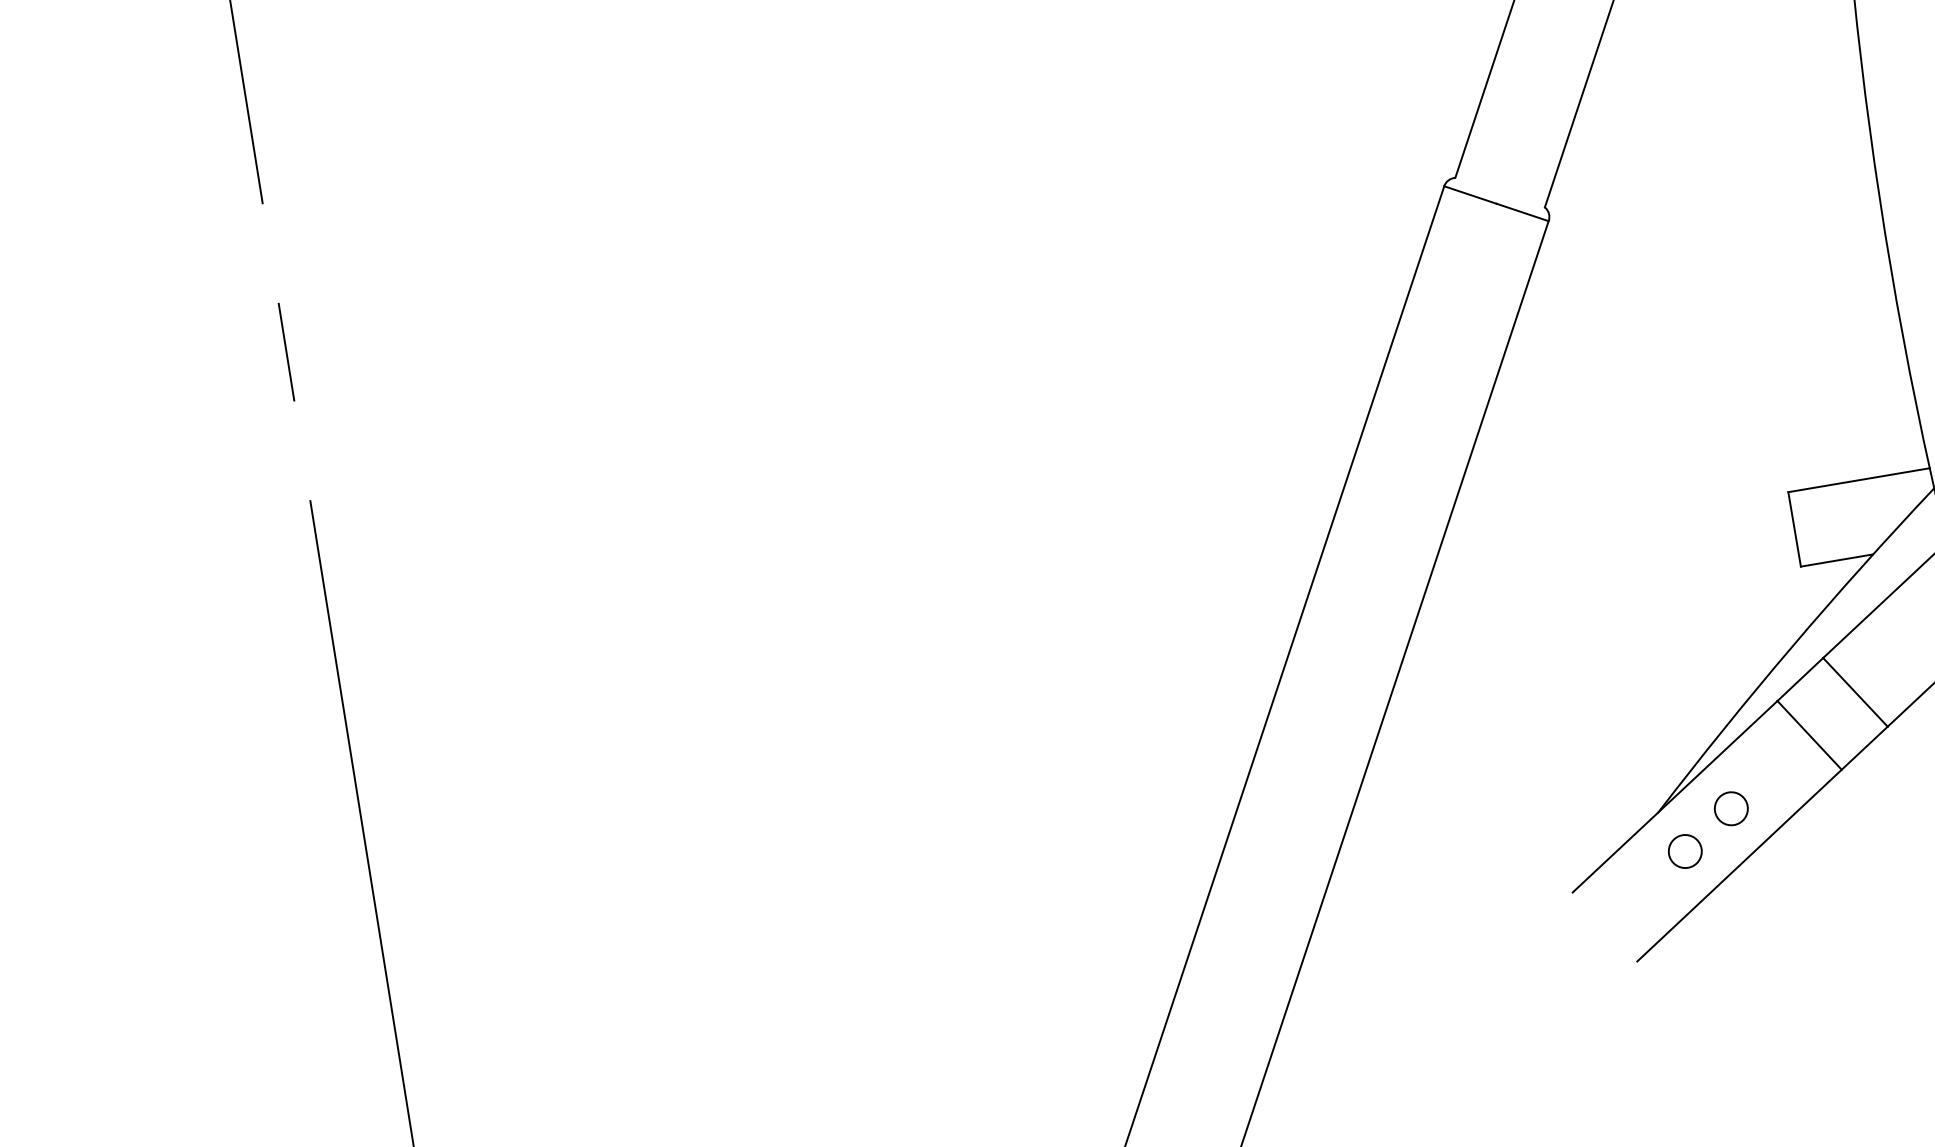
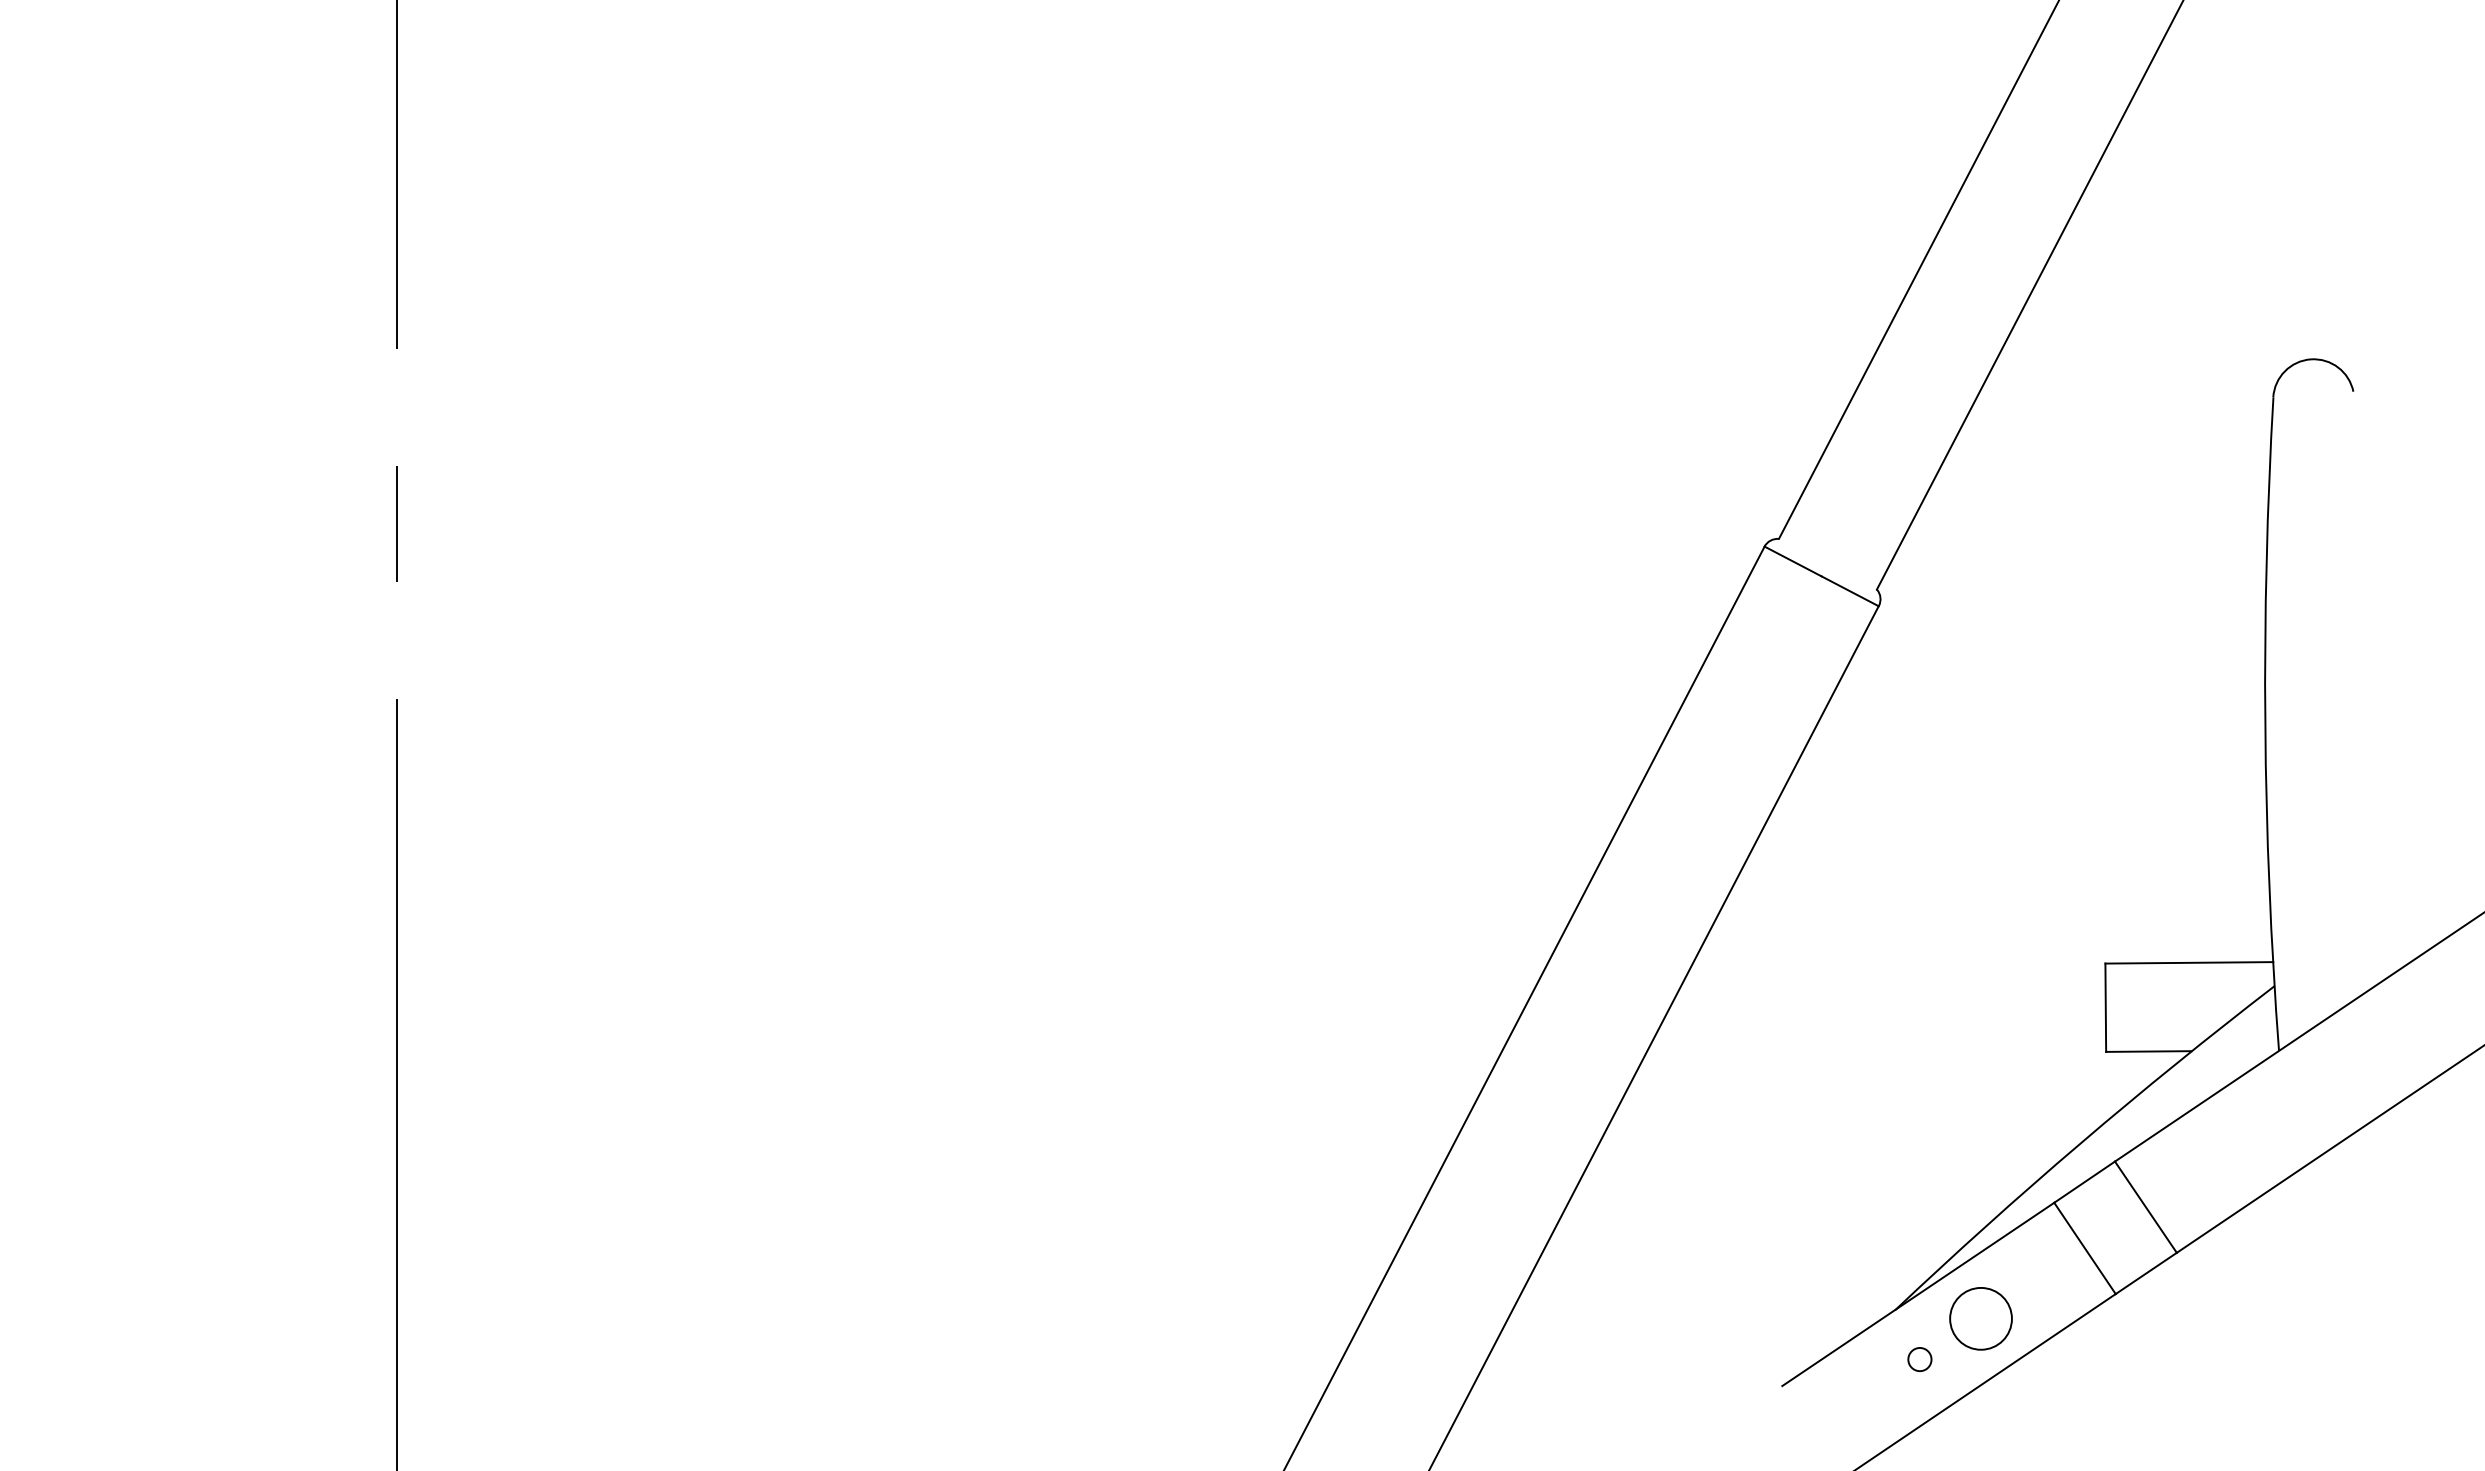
circle: (1730, 808) -> (1980, 1318), size x1.6
circle: (1684, 851) -> (1919, 1359), size x0.6

